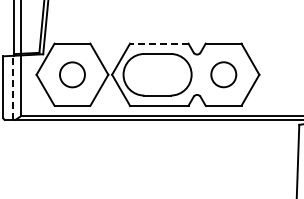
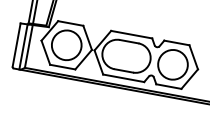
line: (158, 43) -> (131, 34), dashed -> solid
circle: (72, 74) -> (66, 45), size x1.67
circle: (223, 74) -> (172, 64), size x1.67
line: (13, 87) -> (23, 46), dashed -> solid

